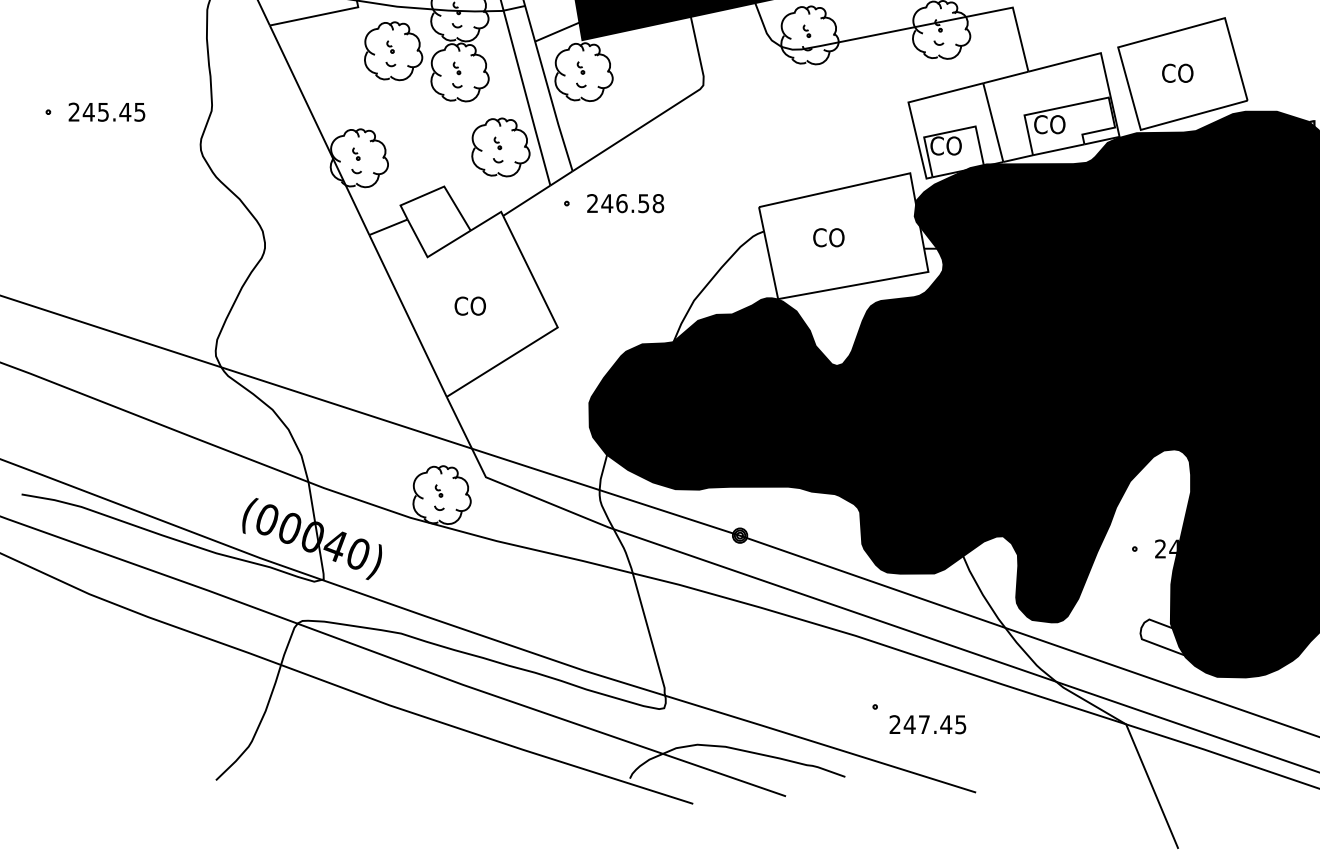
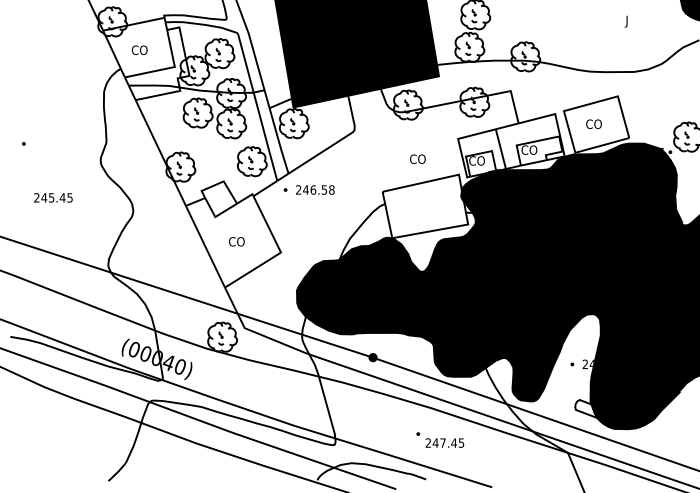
text: (107, 111) -> (53, 197), moved
text: (828, 236) -> (417, 158), moved
part: (919, 717) -> (440, 439), moved

